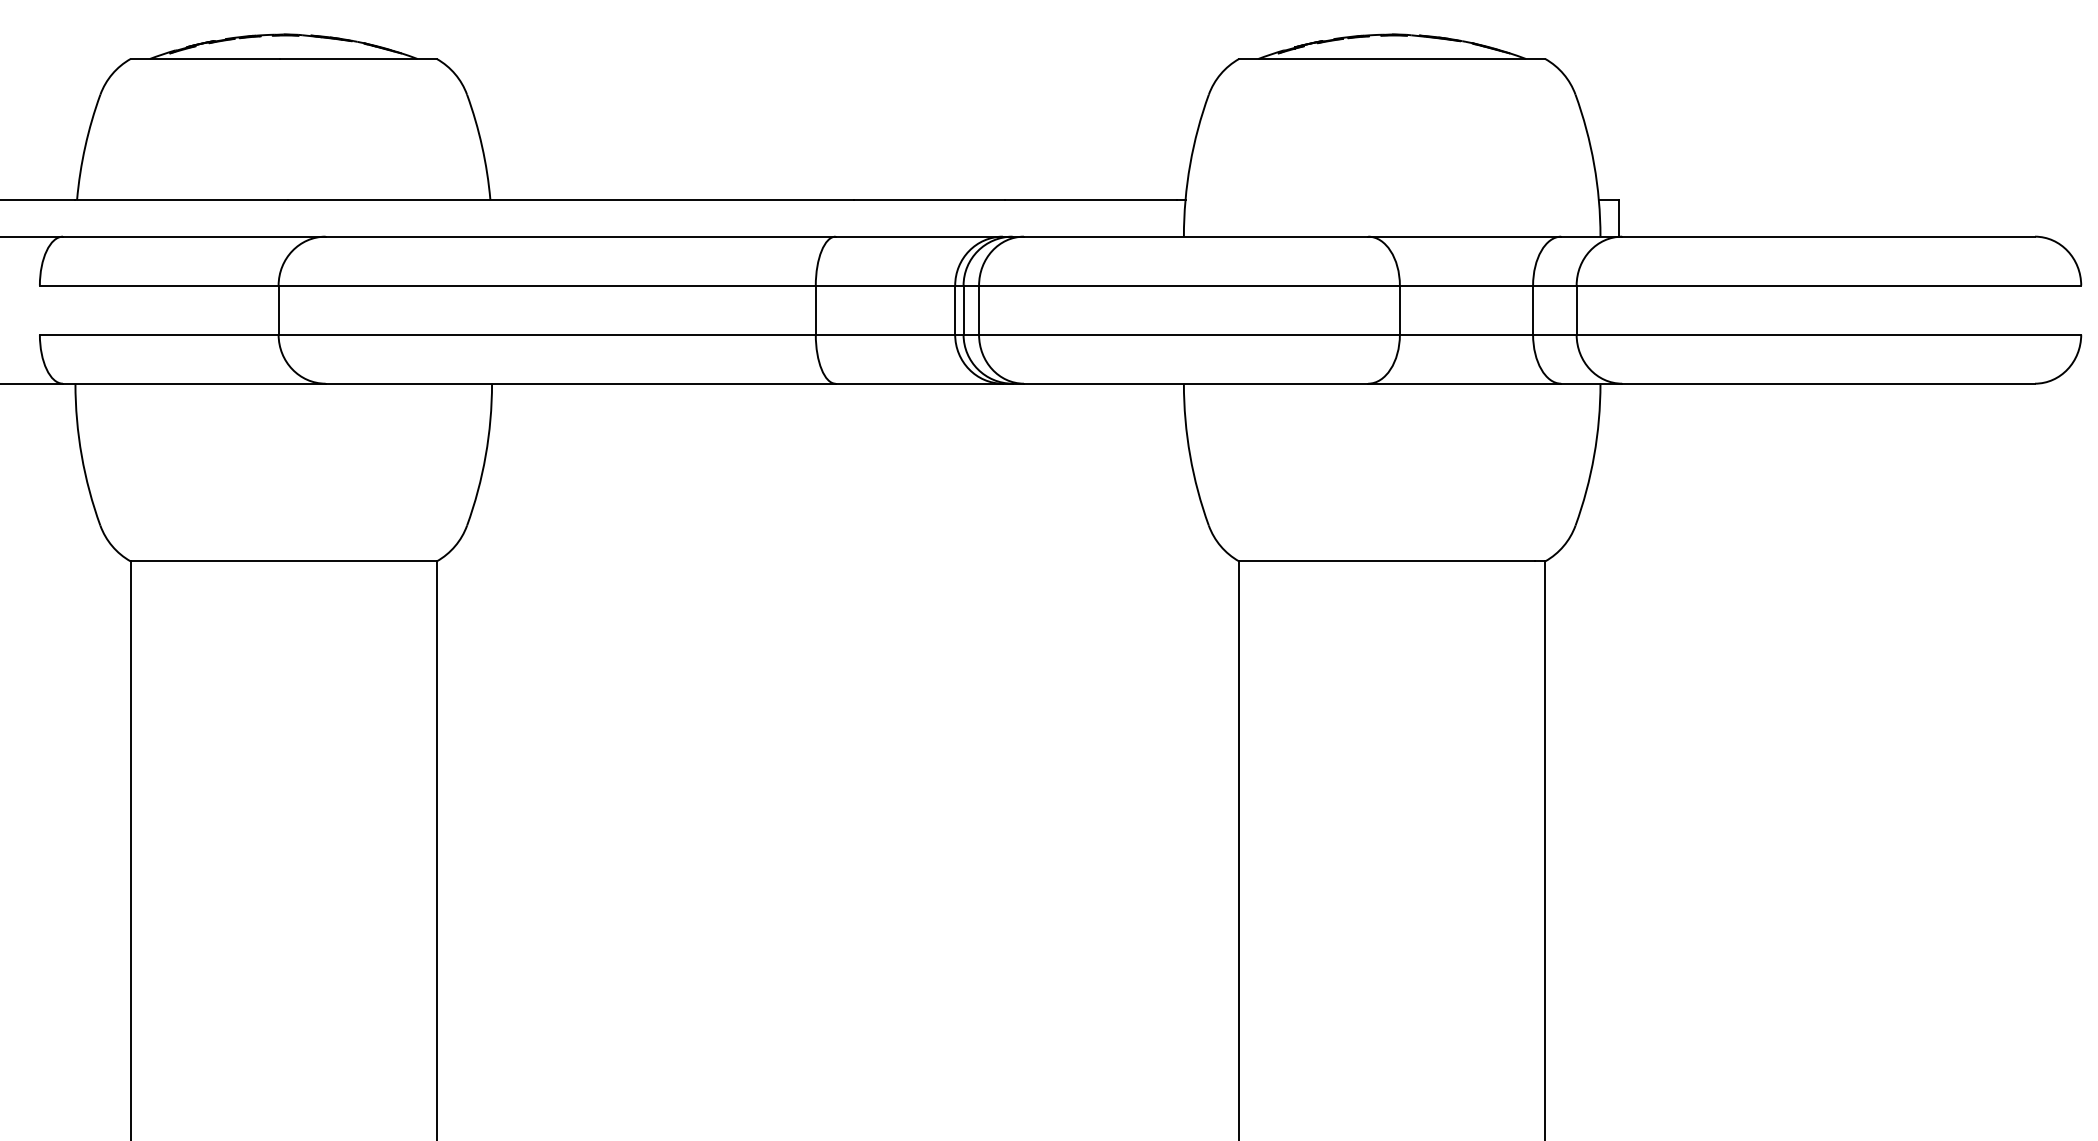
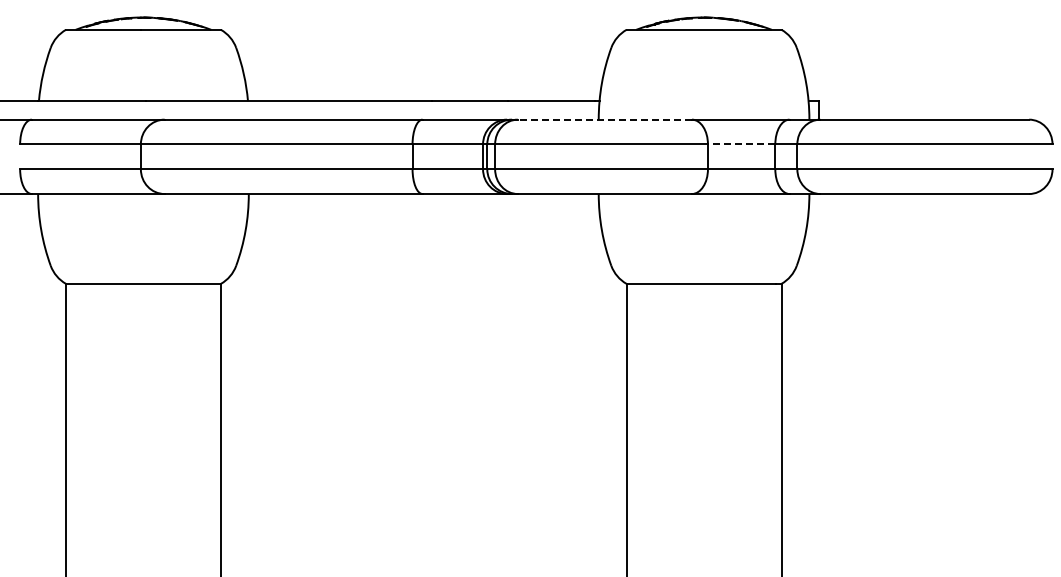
line: (1195, 236) -> (604, 119), solid -> dashed
line: (1466, 285) -> (741, 144), solid -> dashed

